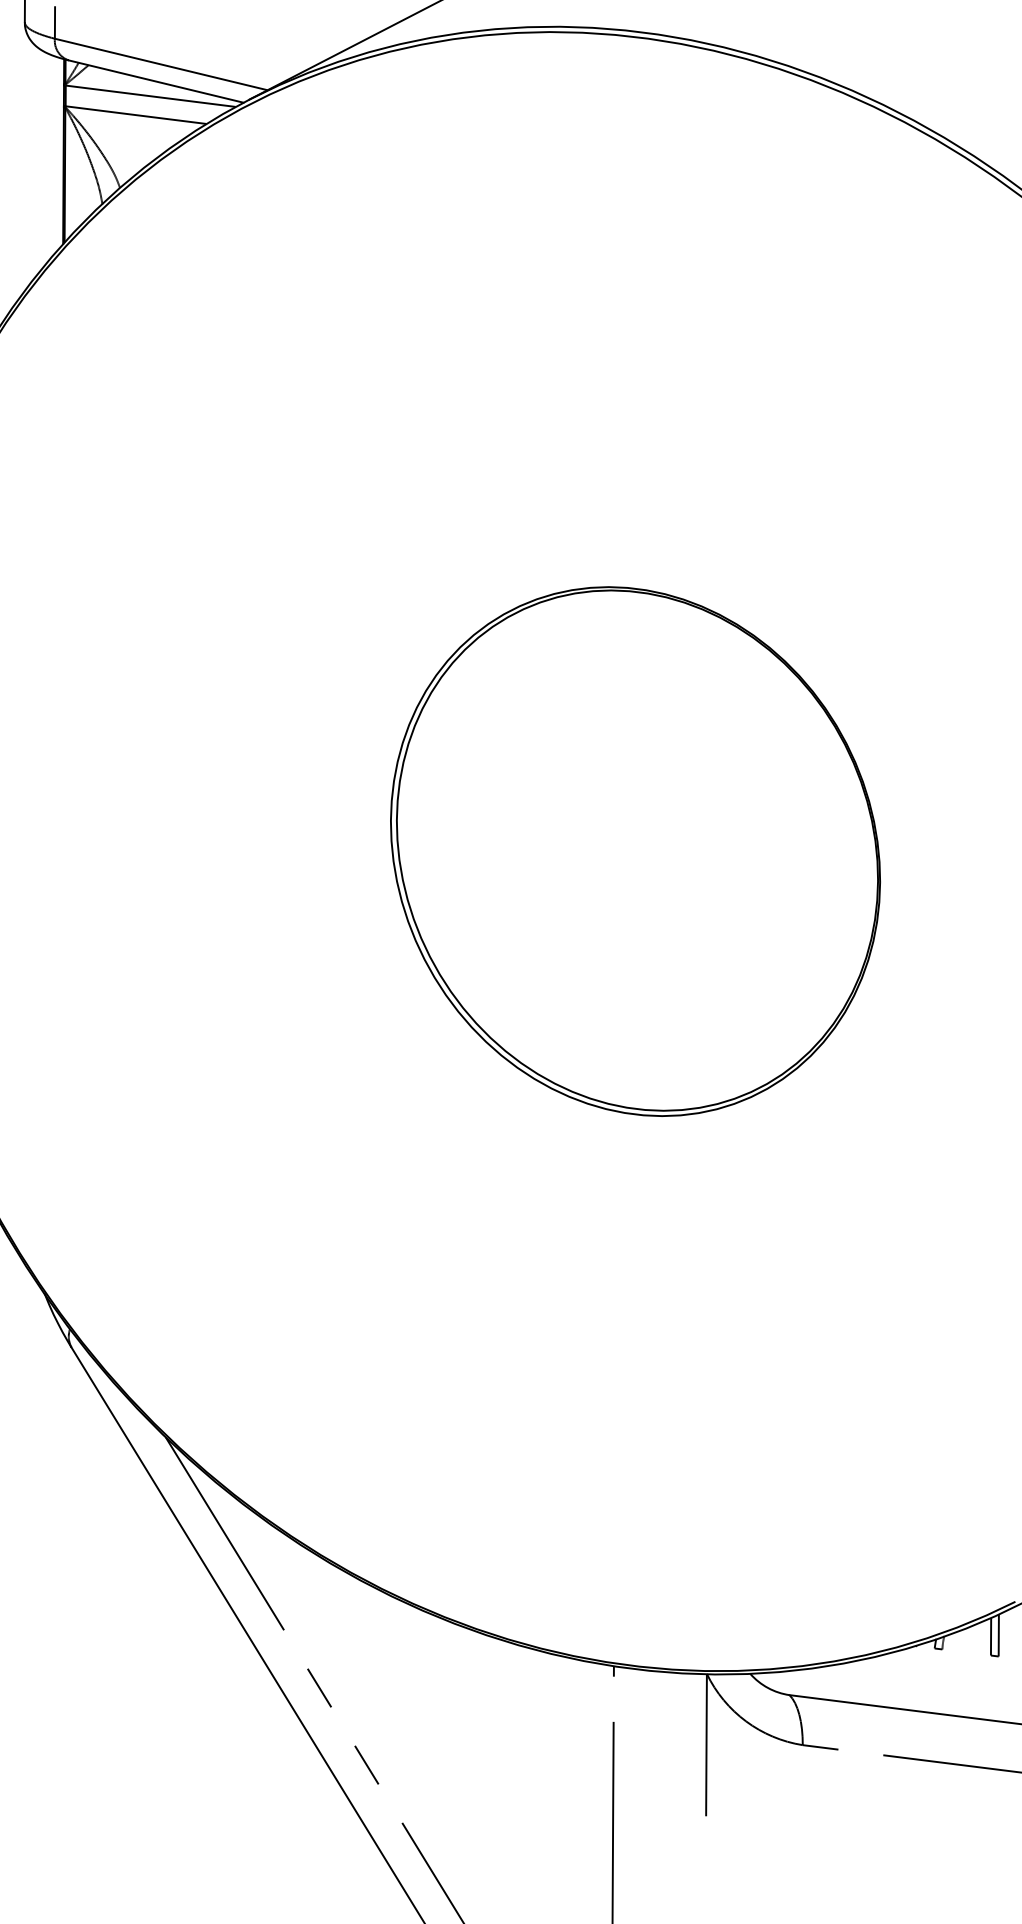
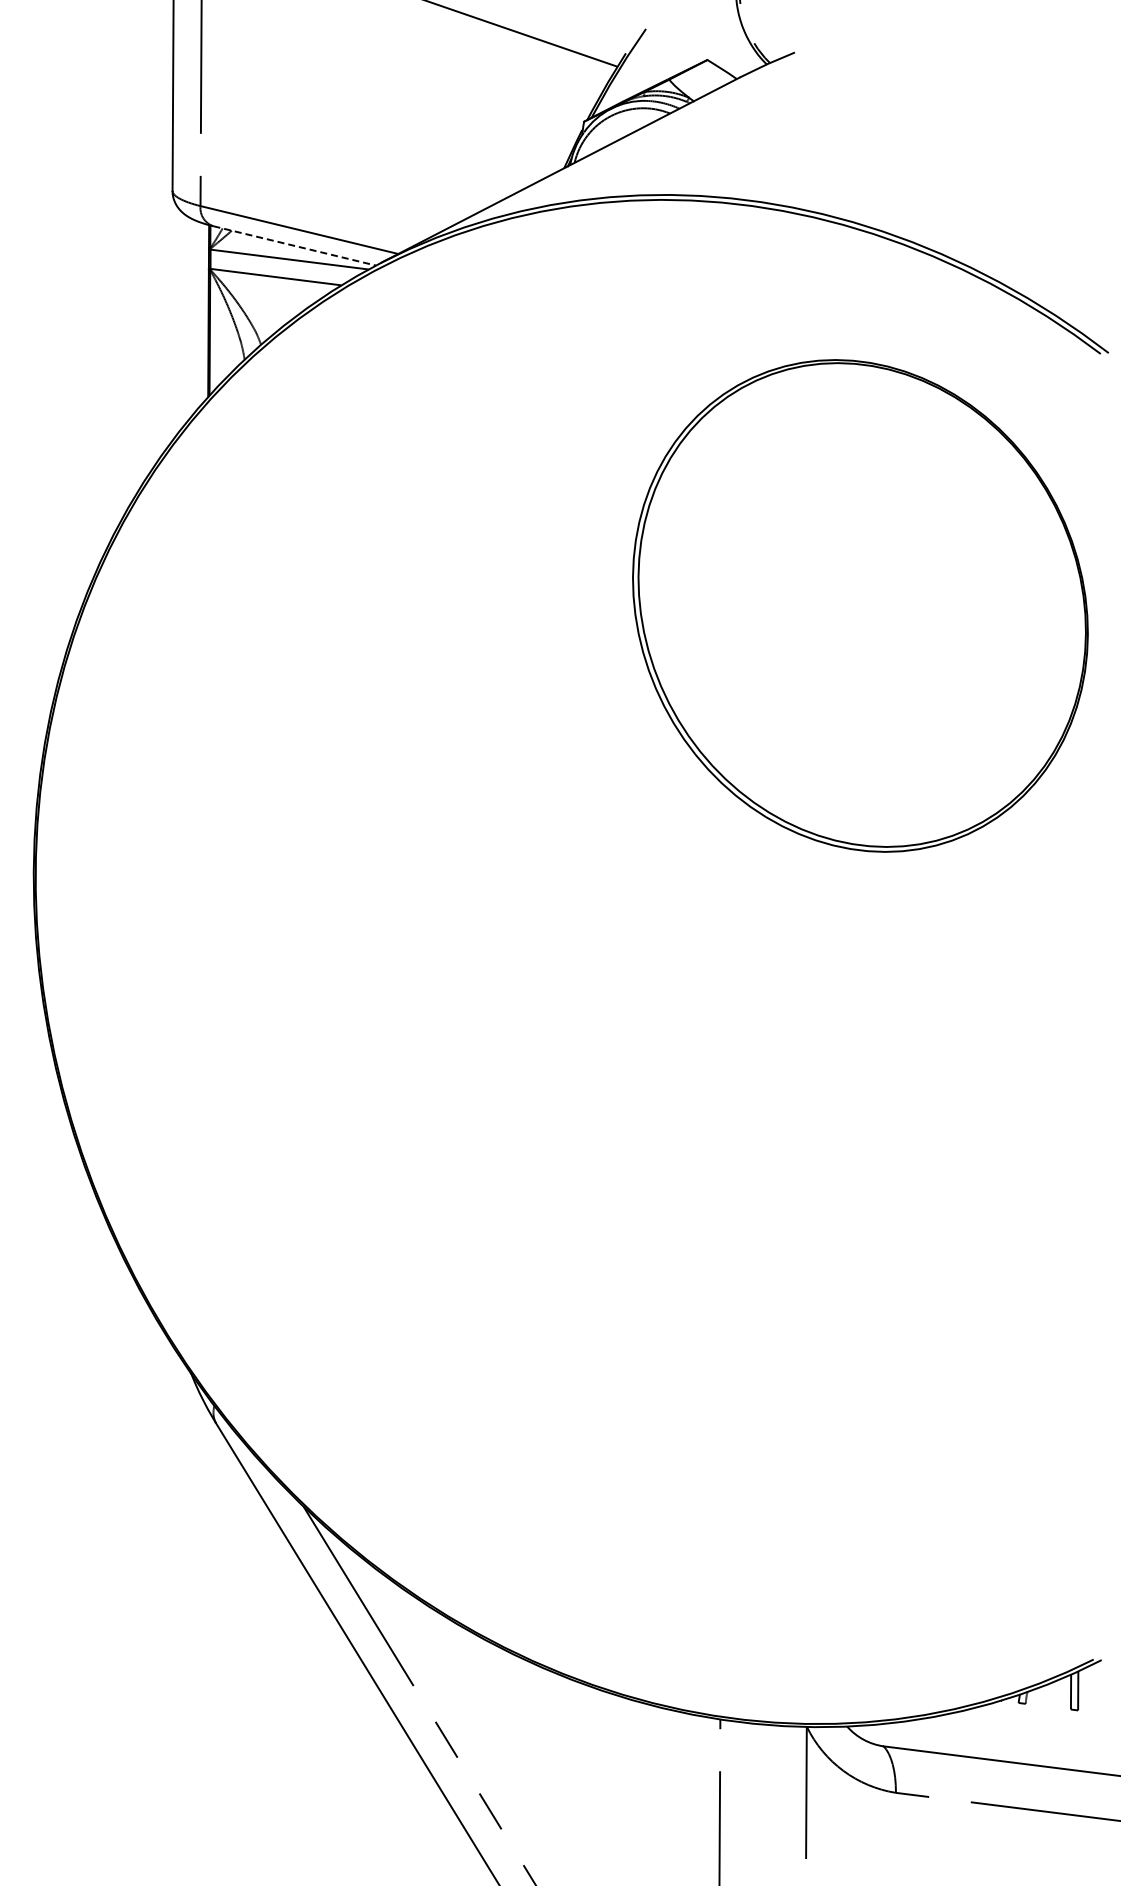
line: (155, 81) -> (294, 245), solid -> dashed
part: (635, 851) -> (860, 605), moved

